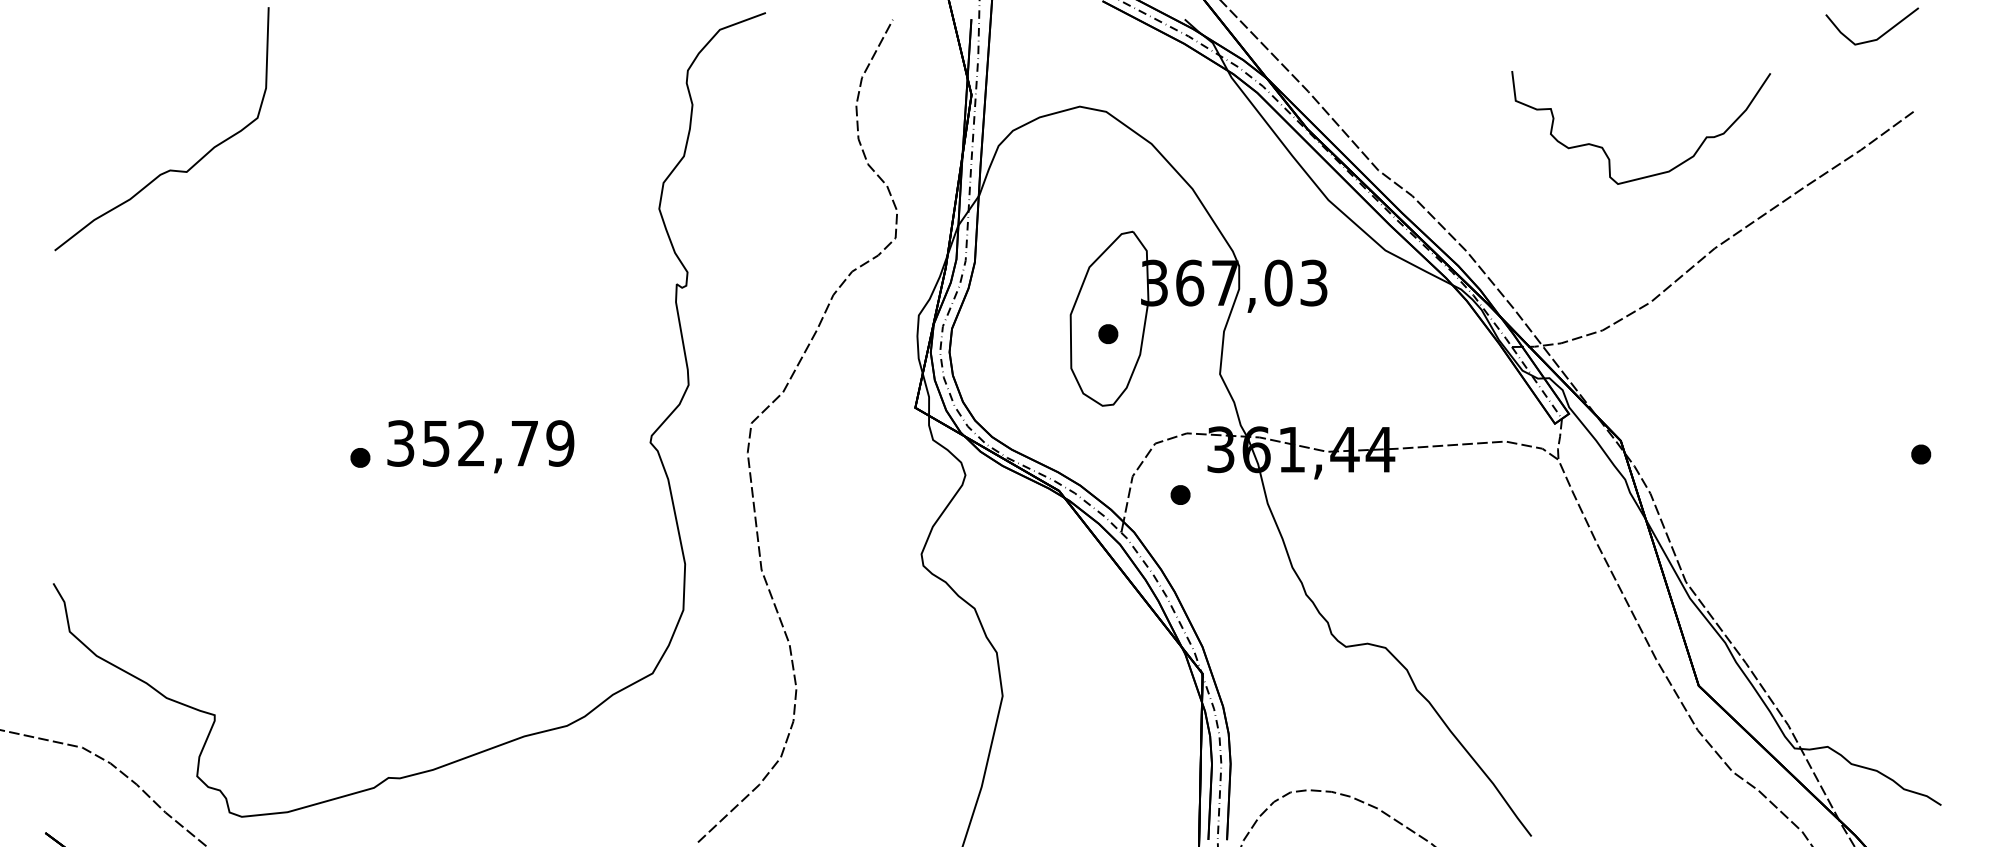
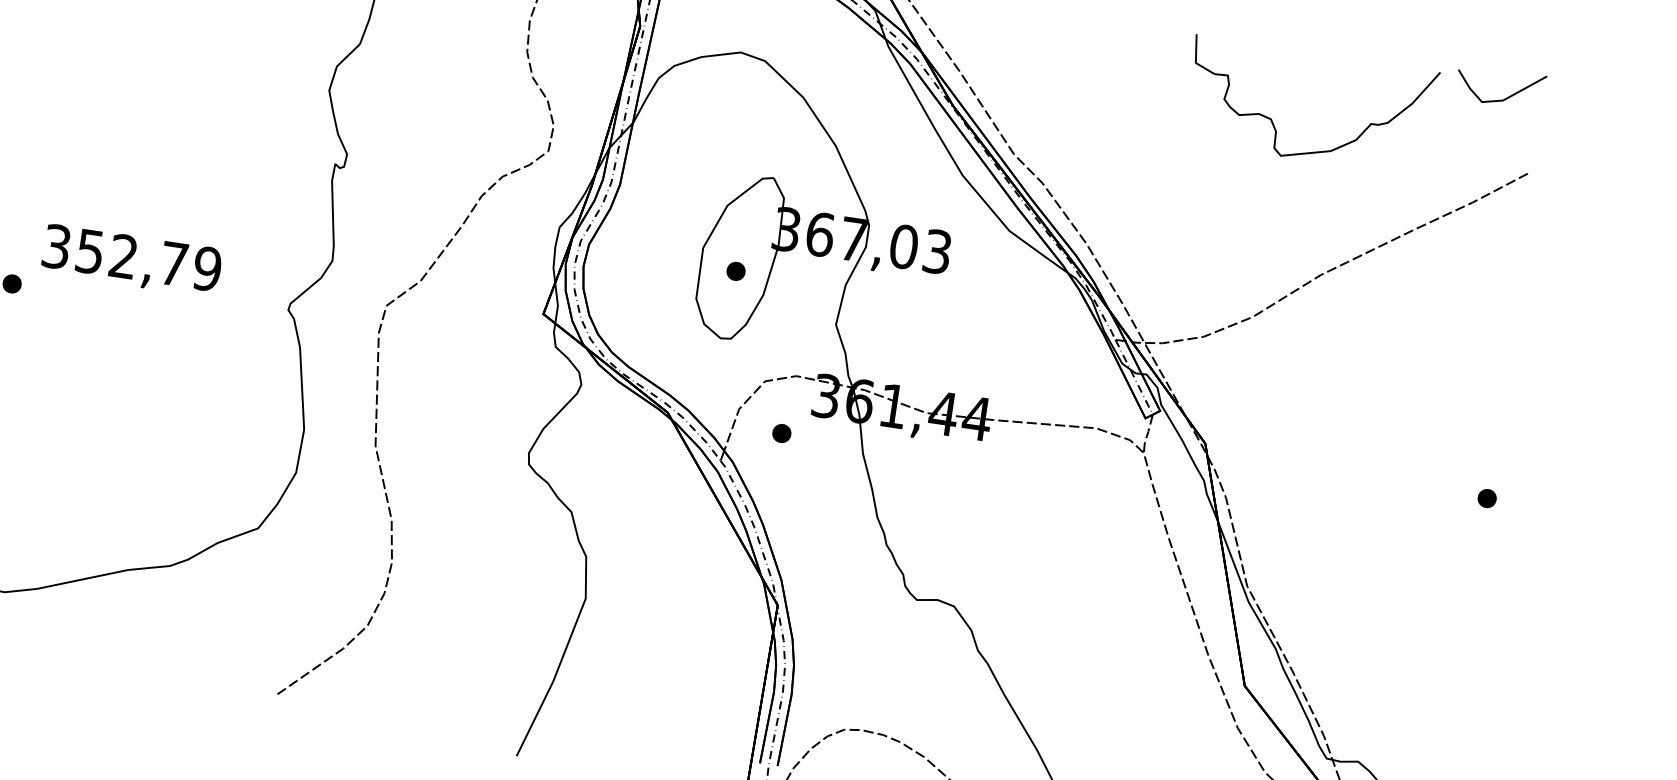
curve: (1603, 147) -> (1272, 119), moved
text: (480, 446) -> (131, 260), moved

